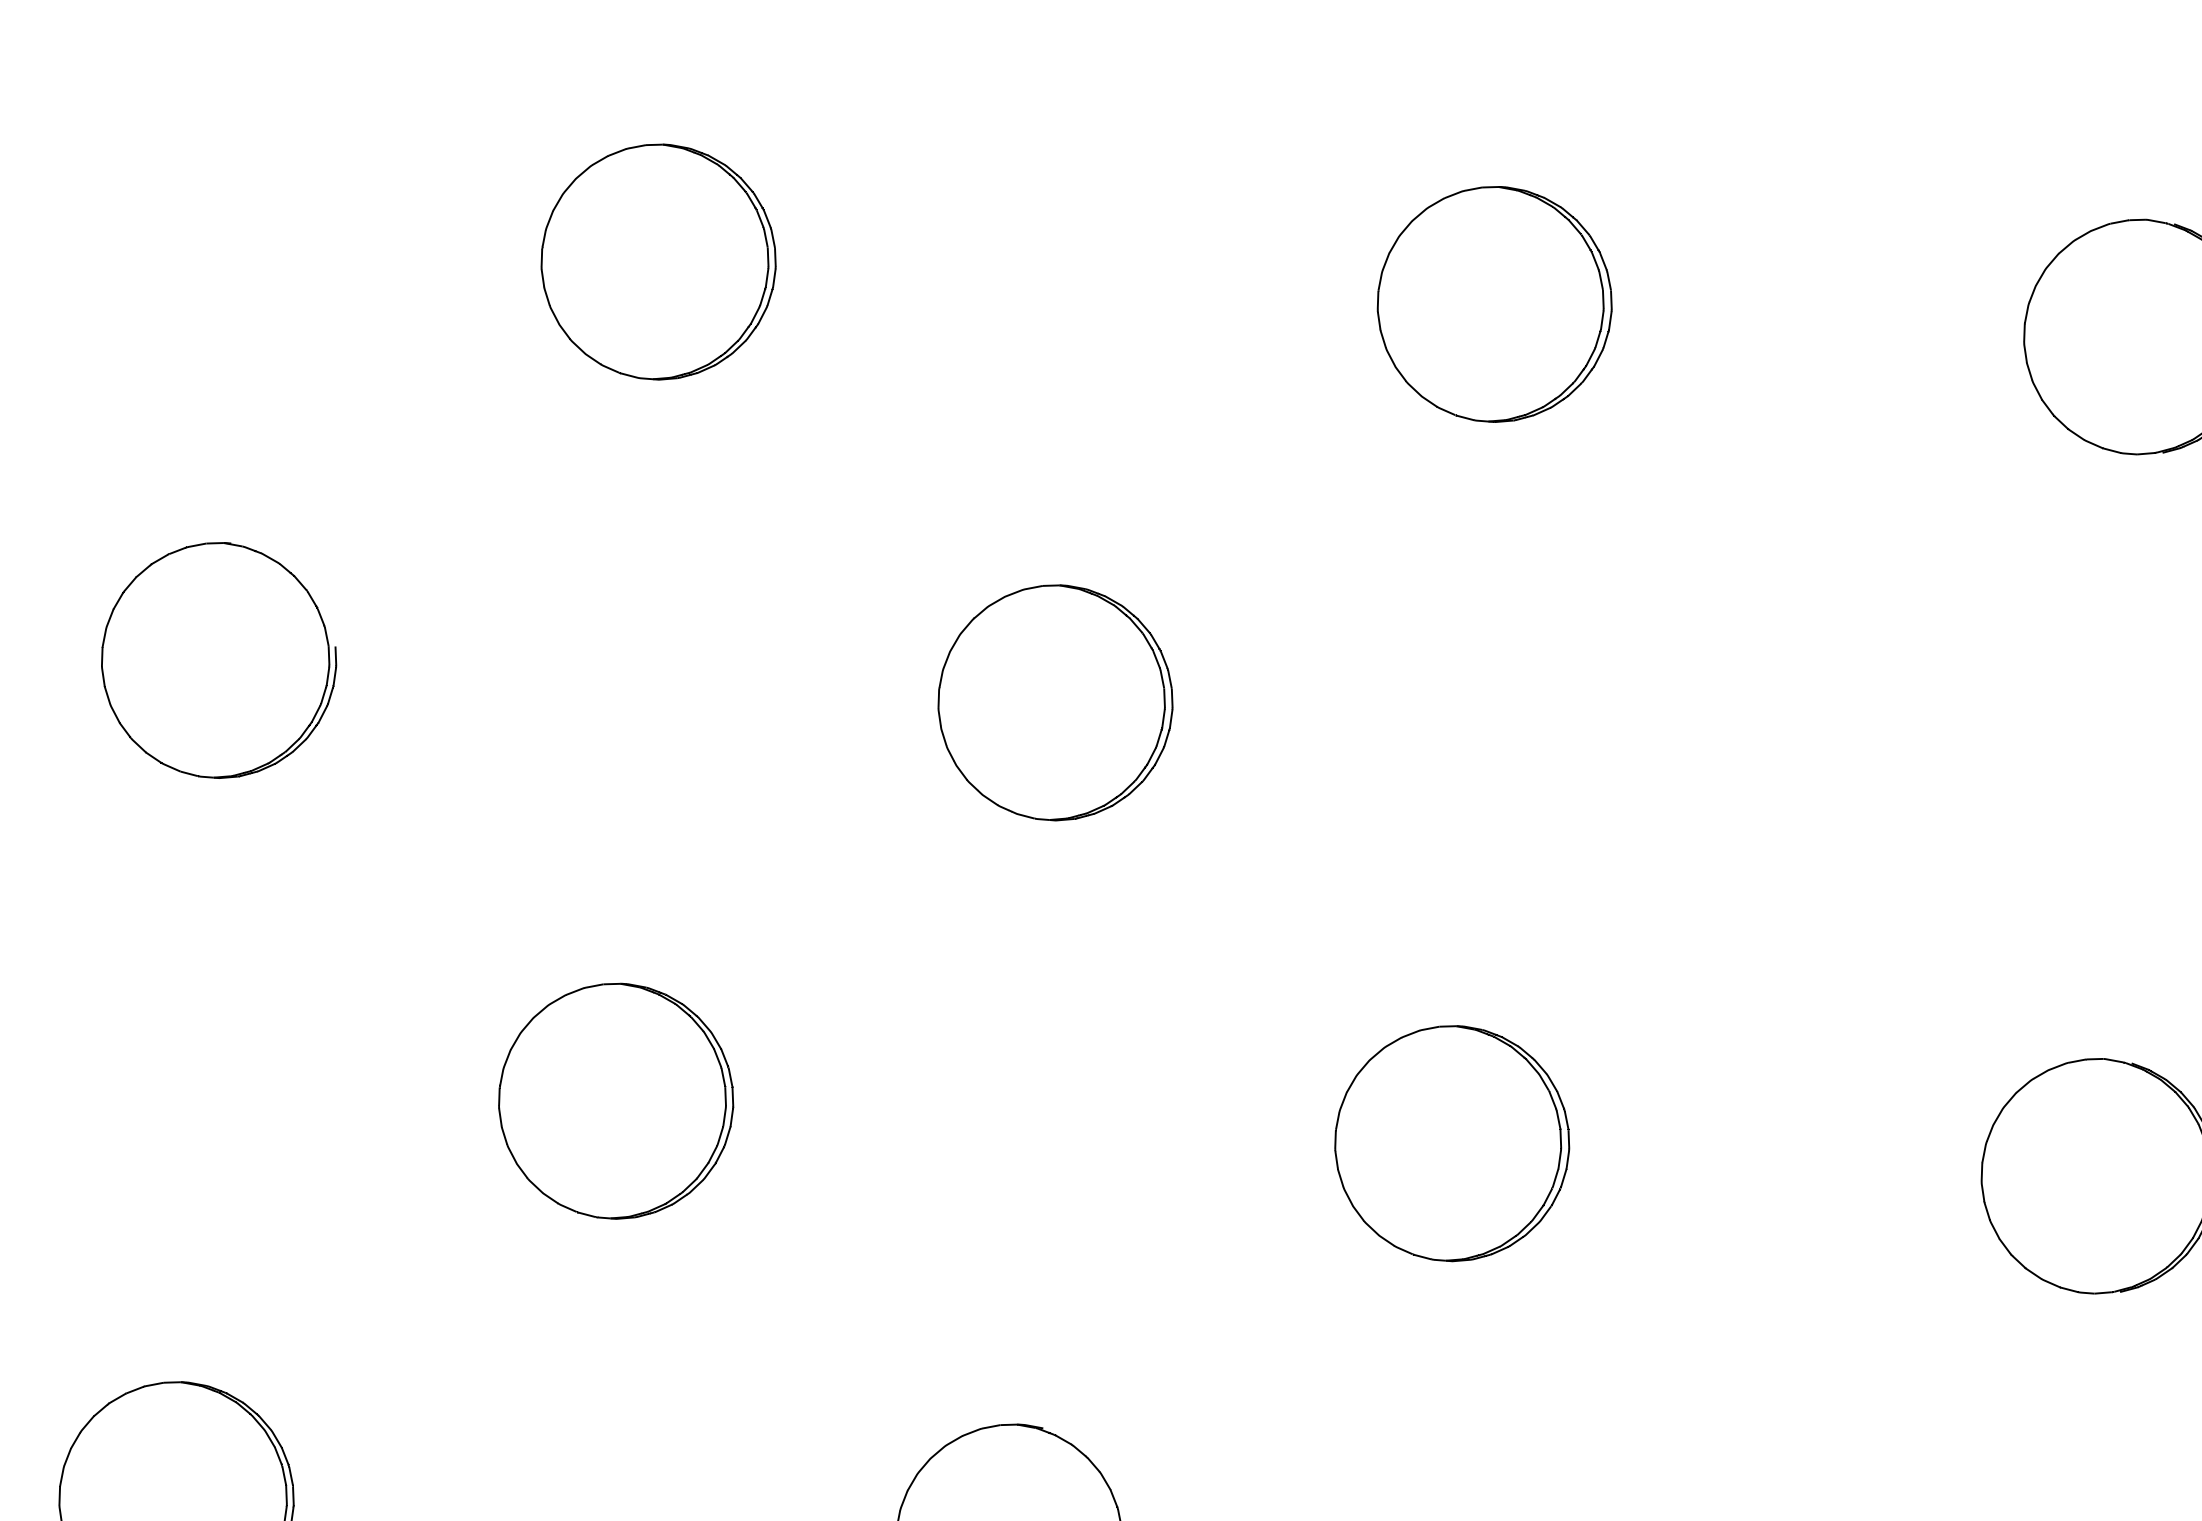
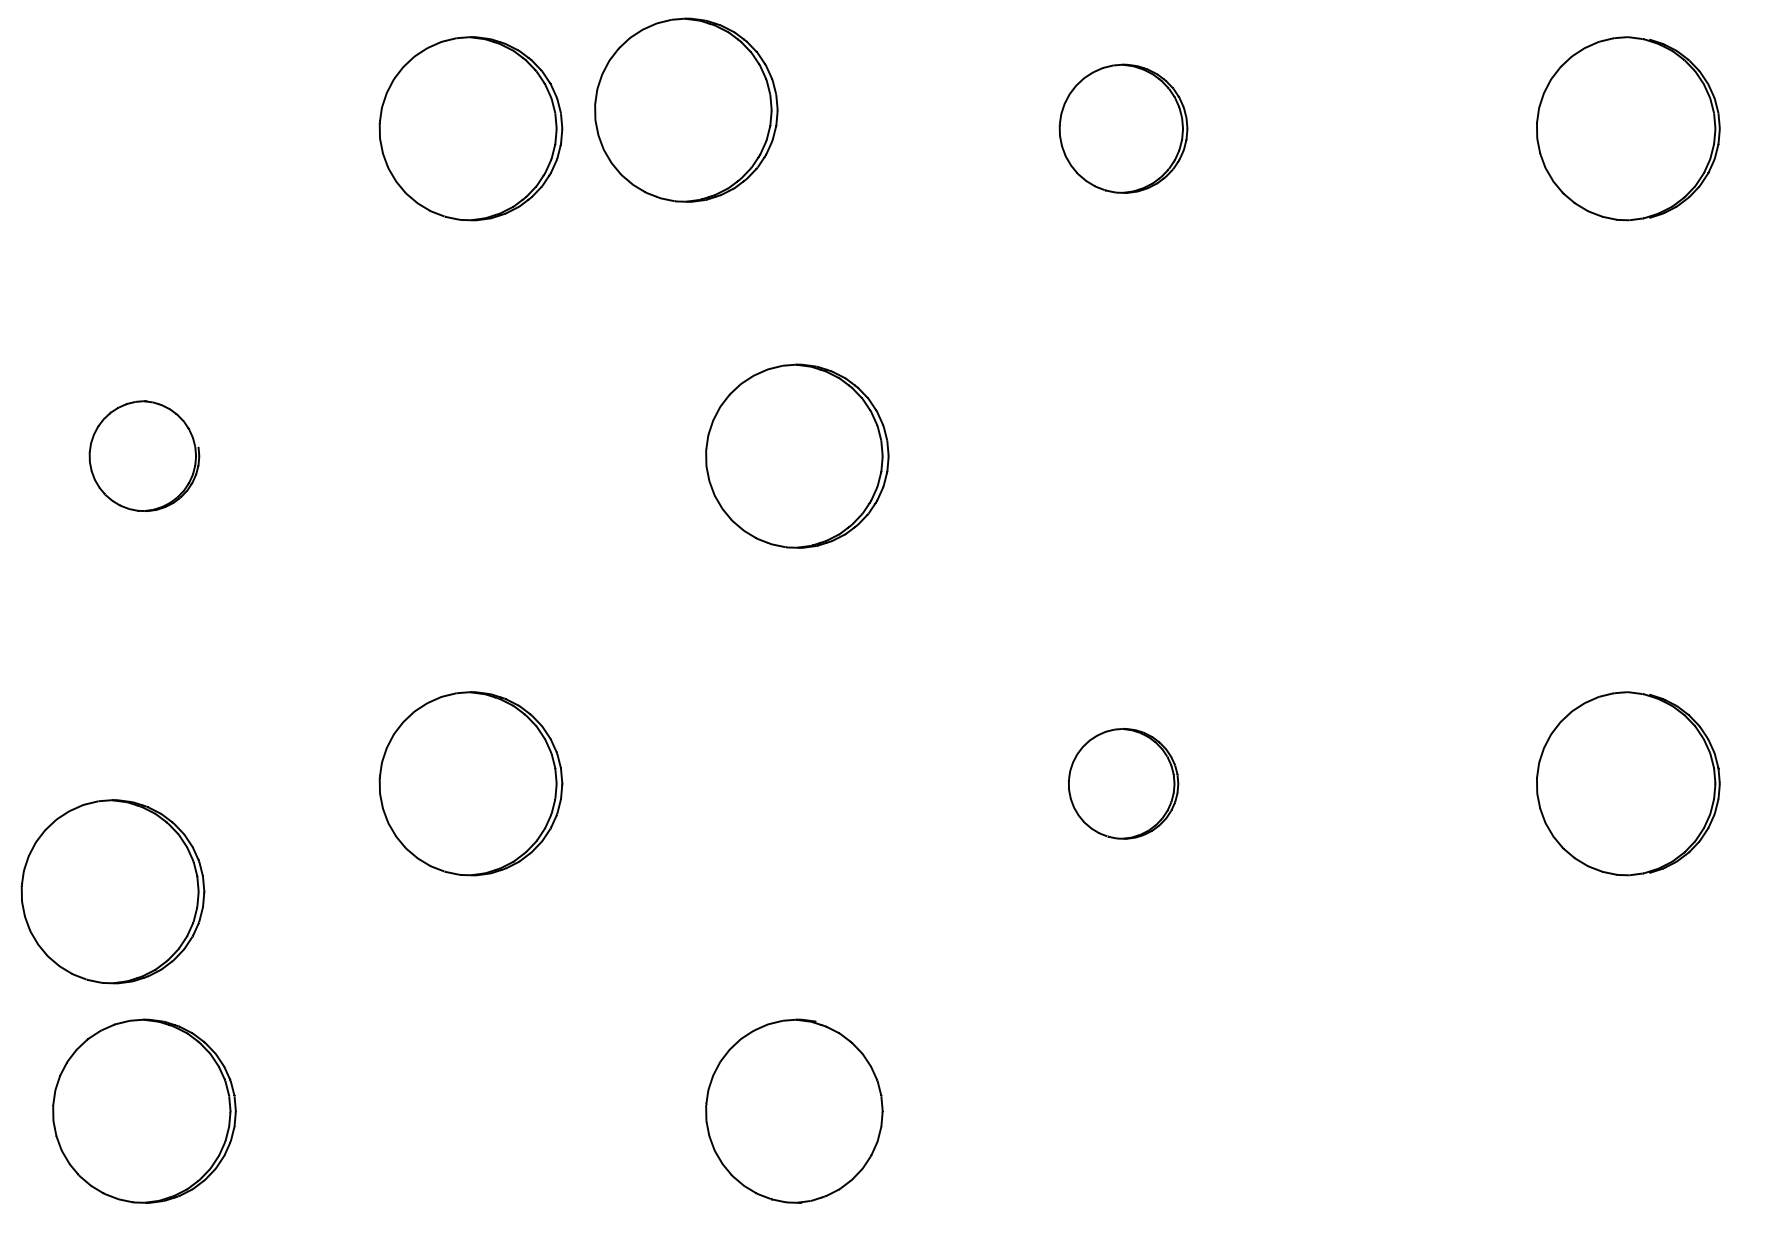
part: (936, 251) -> (686, 109), added
part: (1494, 304) -> (1123, 128), size x0.7
part: (219, 659) -> (144, 455), size x0.6
part: (1452, 1143) -> (1123, 783), size x0.6
part: (149, 1215) -> (112, 891), added

